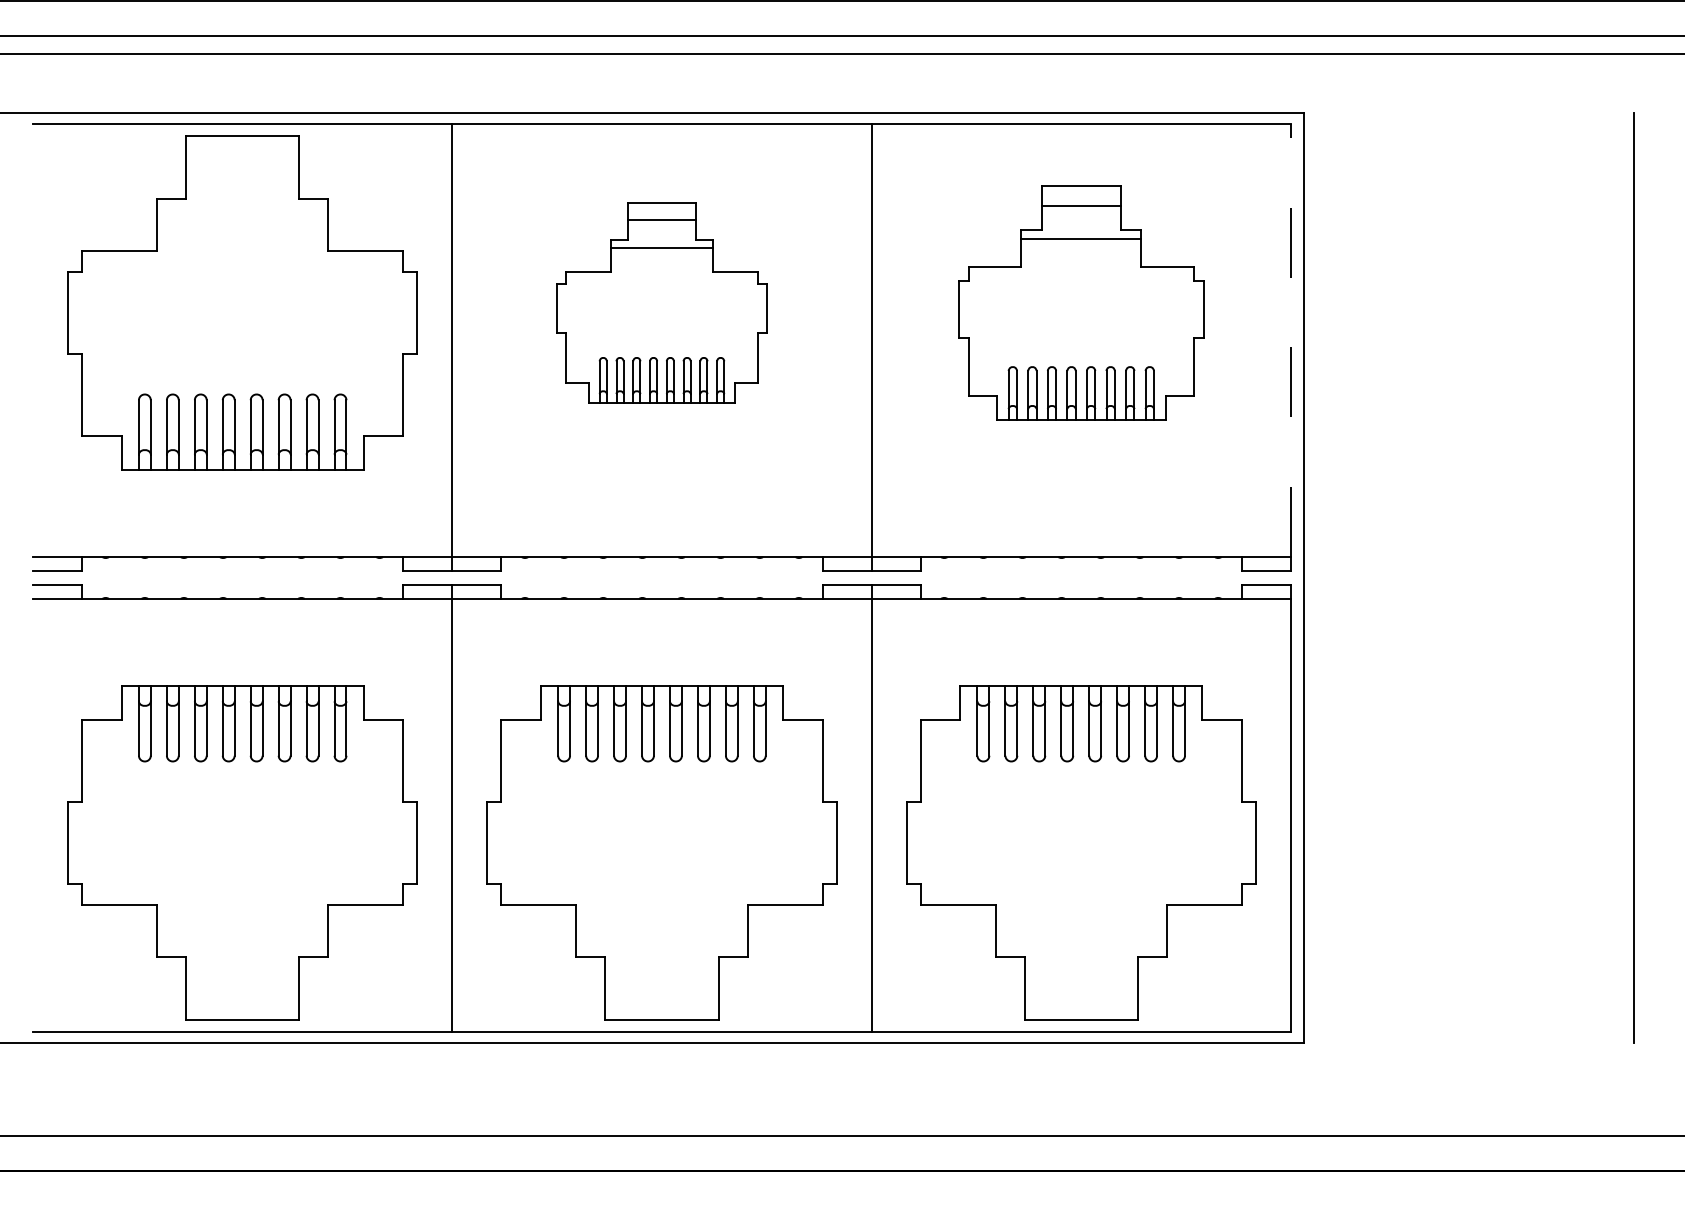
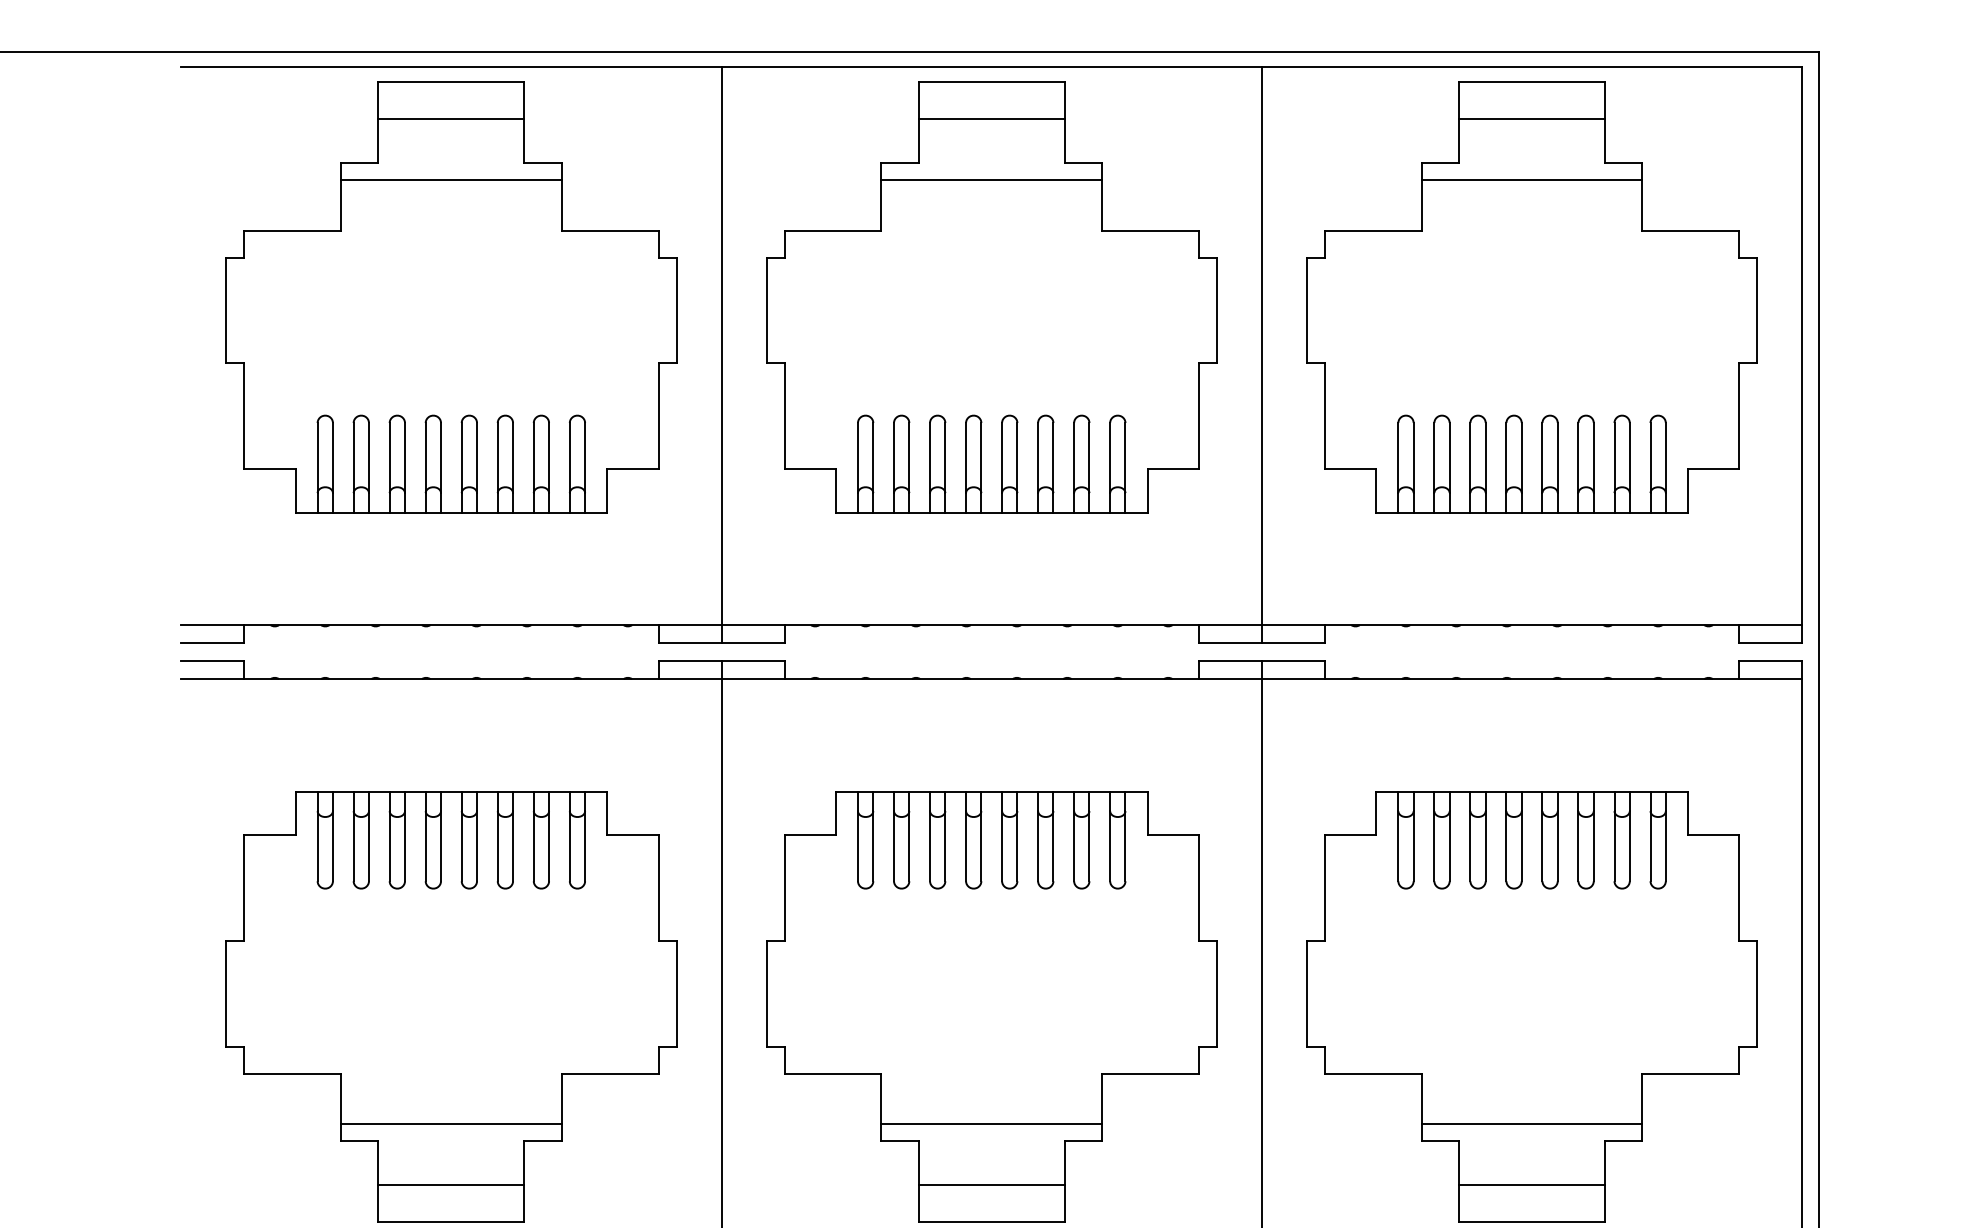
line: (242, 164) -> (451, 119), added
line: (242, 211) -> (451, 179), added
part: (661, 302) -> (991, 297), size x1.67
part: (1081, 302) -> (1532, 297), size x1.43
line: (1290, 340) -> (1801, 346), dashed -> solid
line: (242, 944) -> (451, 1124), added
line: (661, 944) -> (991, 1124), added
line: (1080, 944) -> (1531, 1124), added
line: (242, 991) -> (451, 1185), added
line: (661, 991) -> (991, 1185), added
line: (1080, 991) -> (1531, 1185), added

